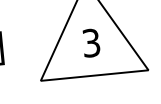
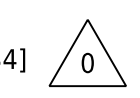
text: (91, 42) -> (87, 62), 3 -> 0

